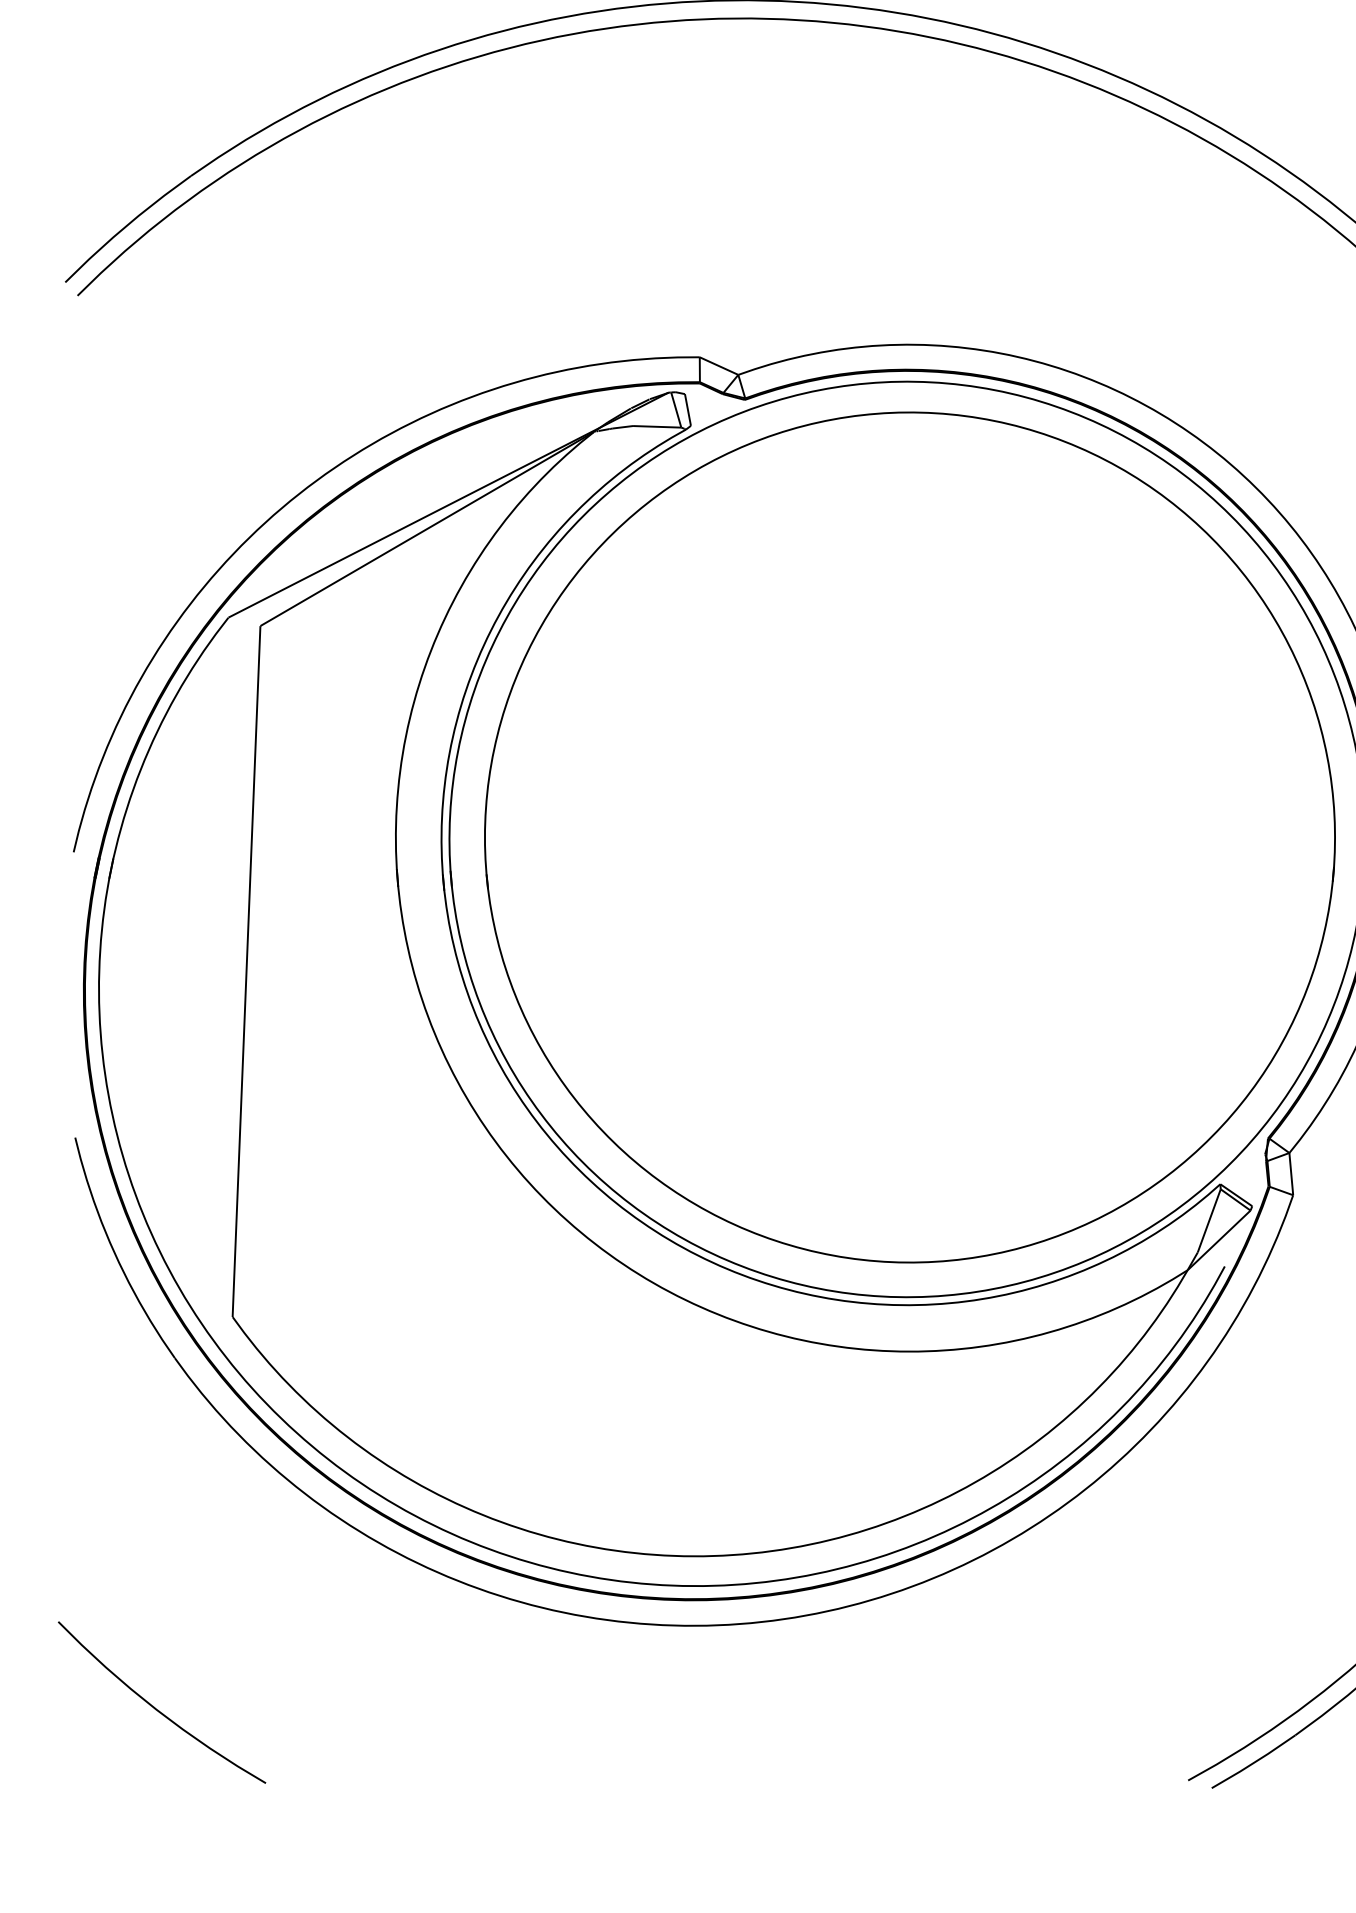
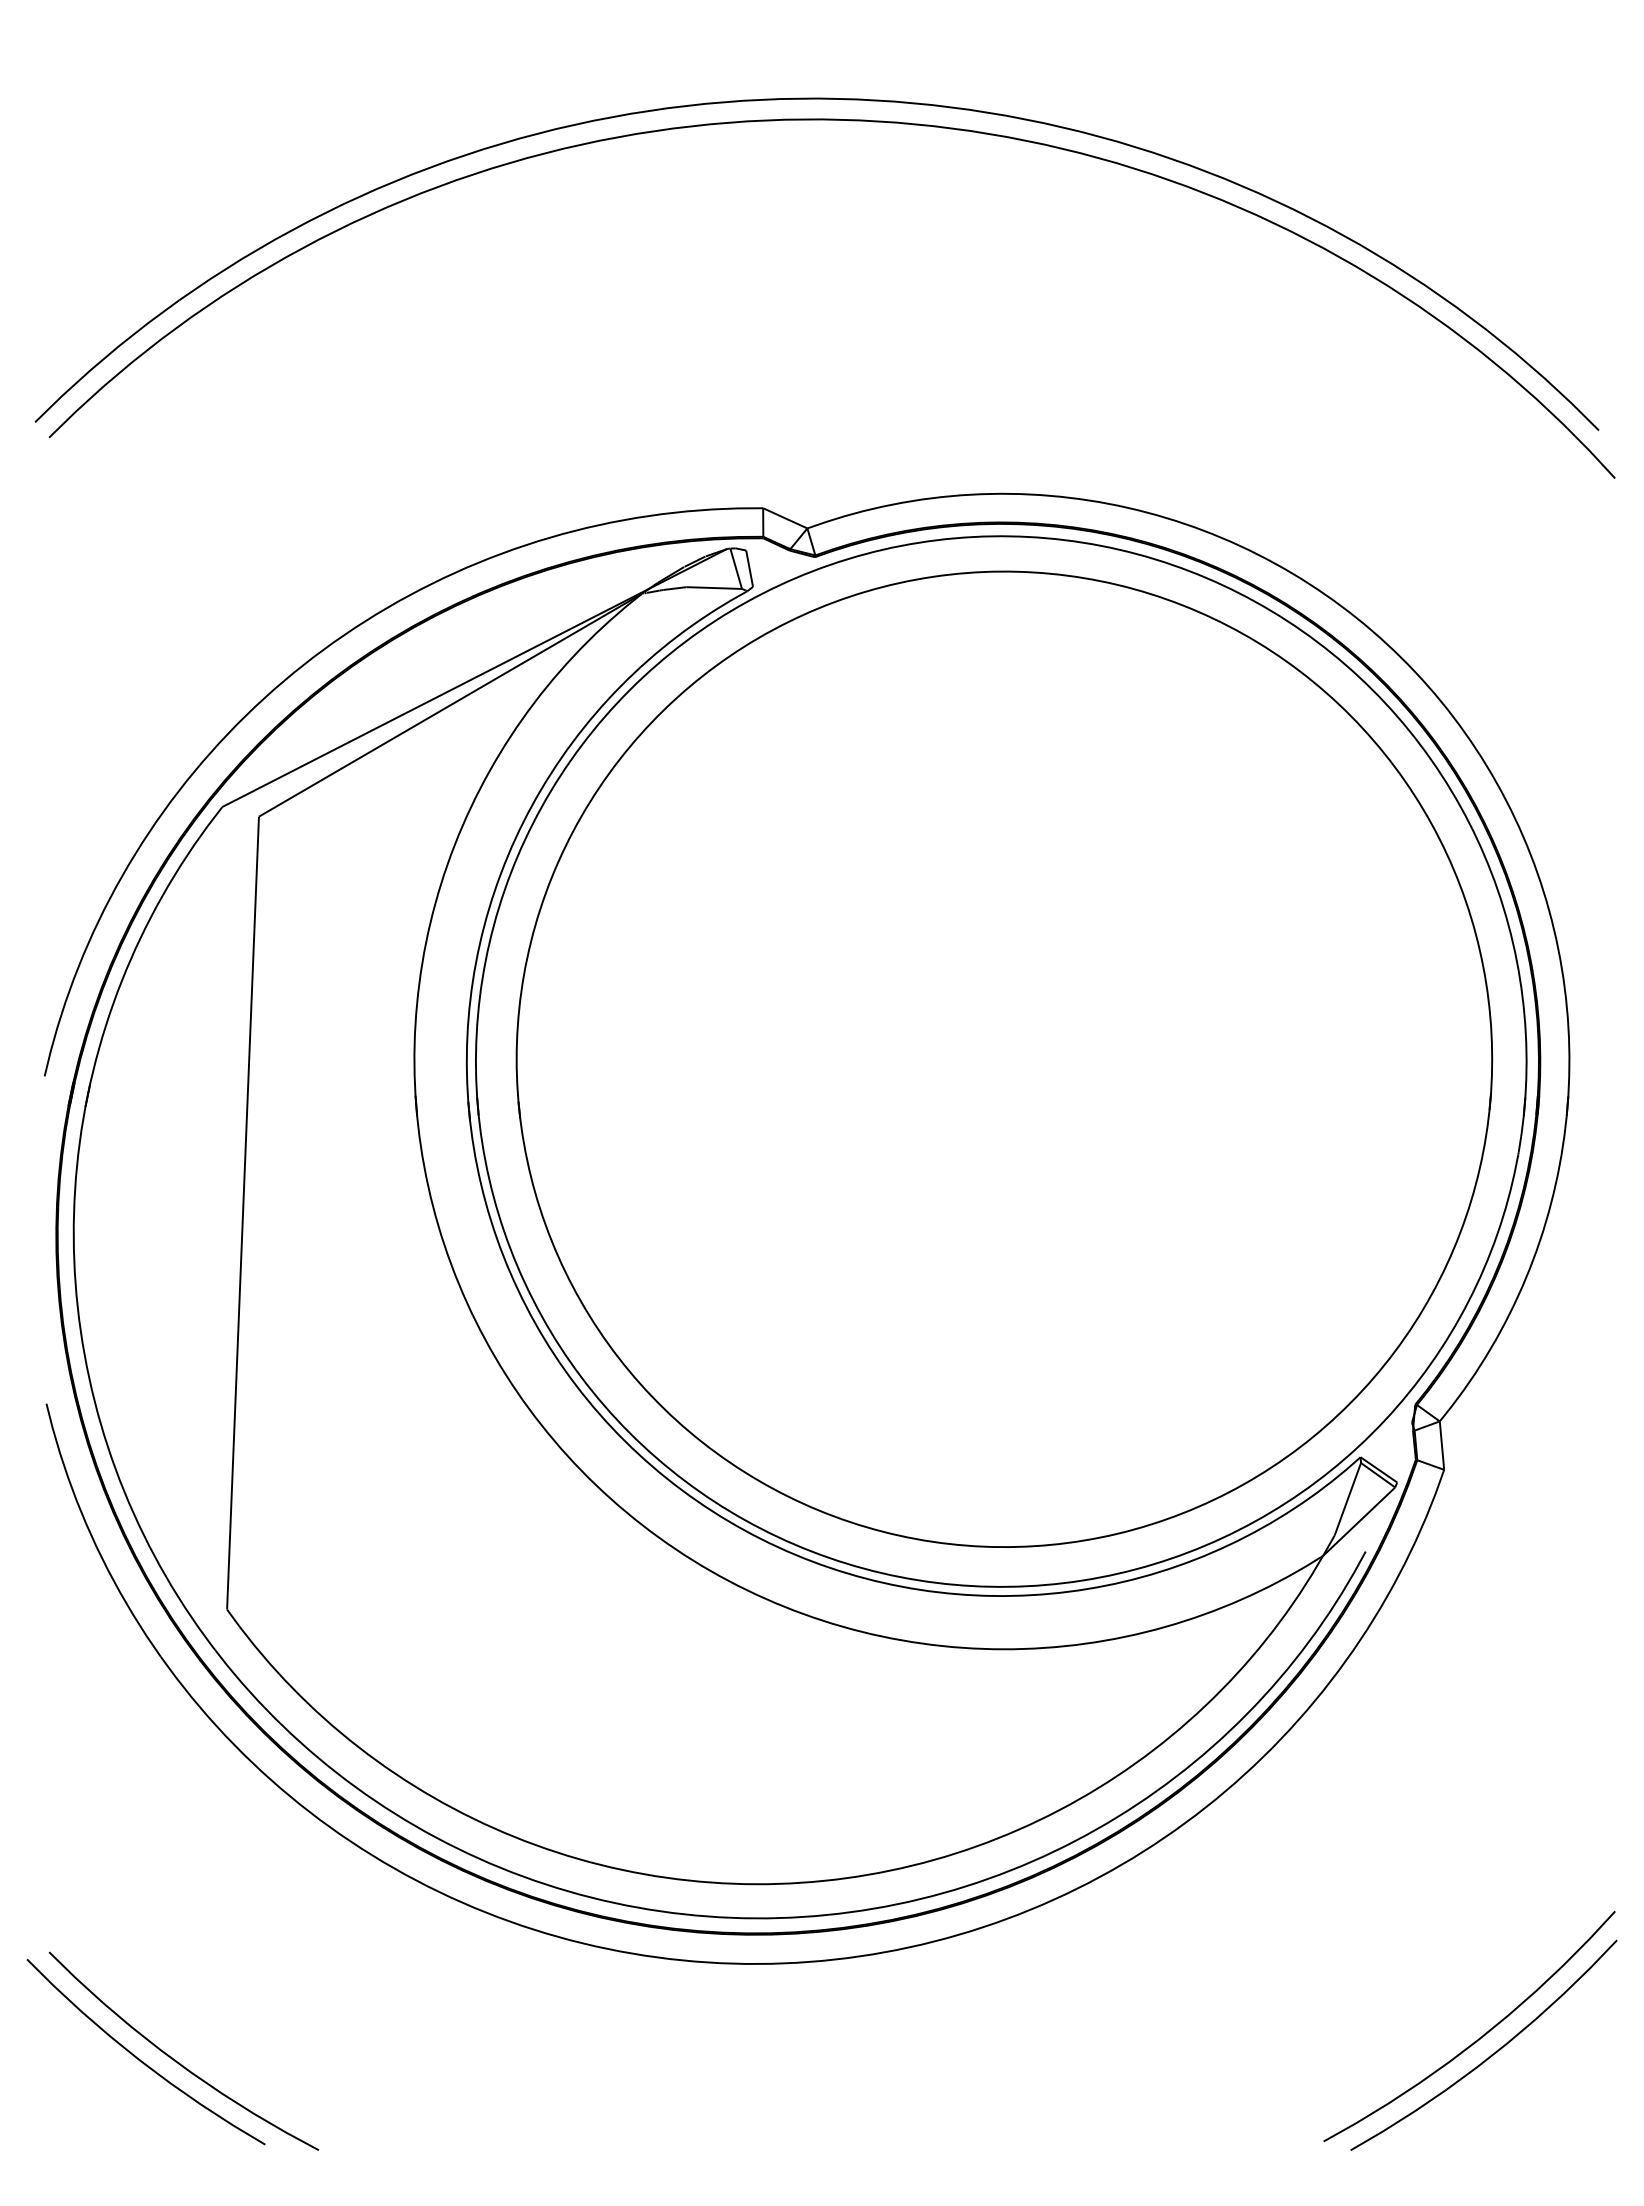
curve: (187, 1709) -> (175, 2059), added

